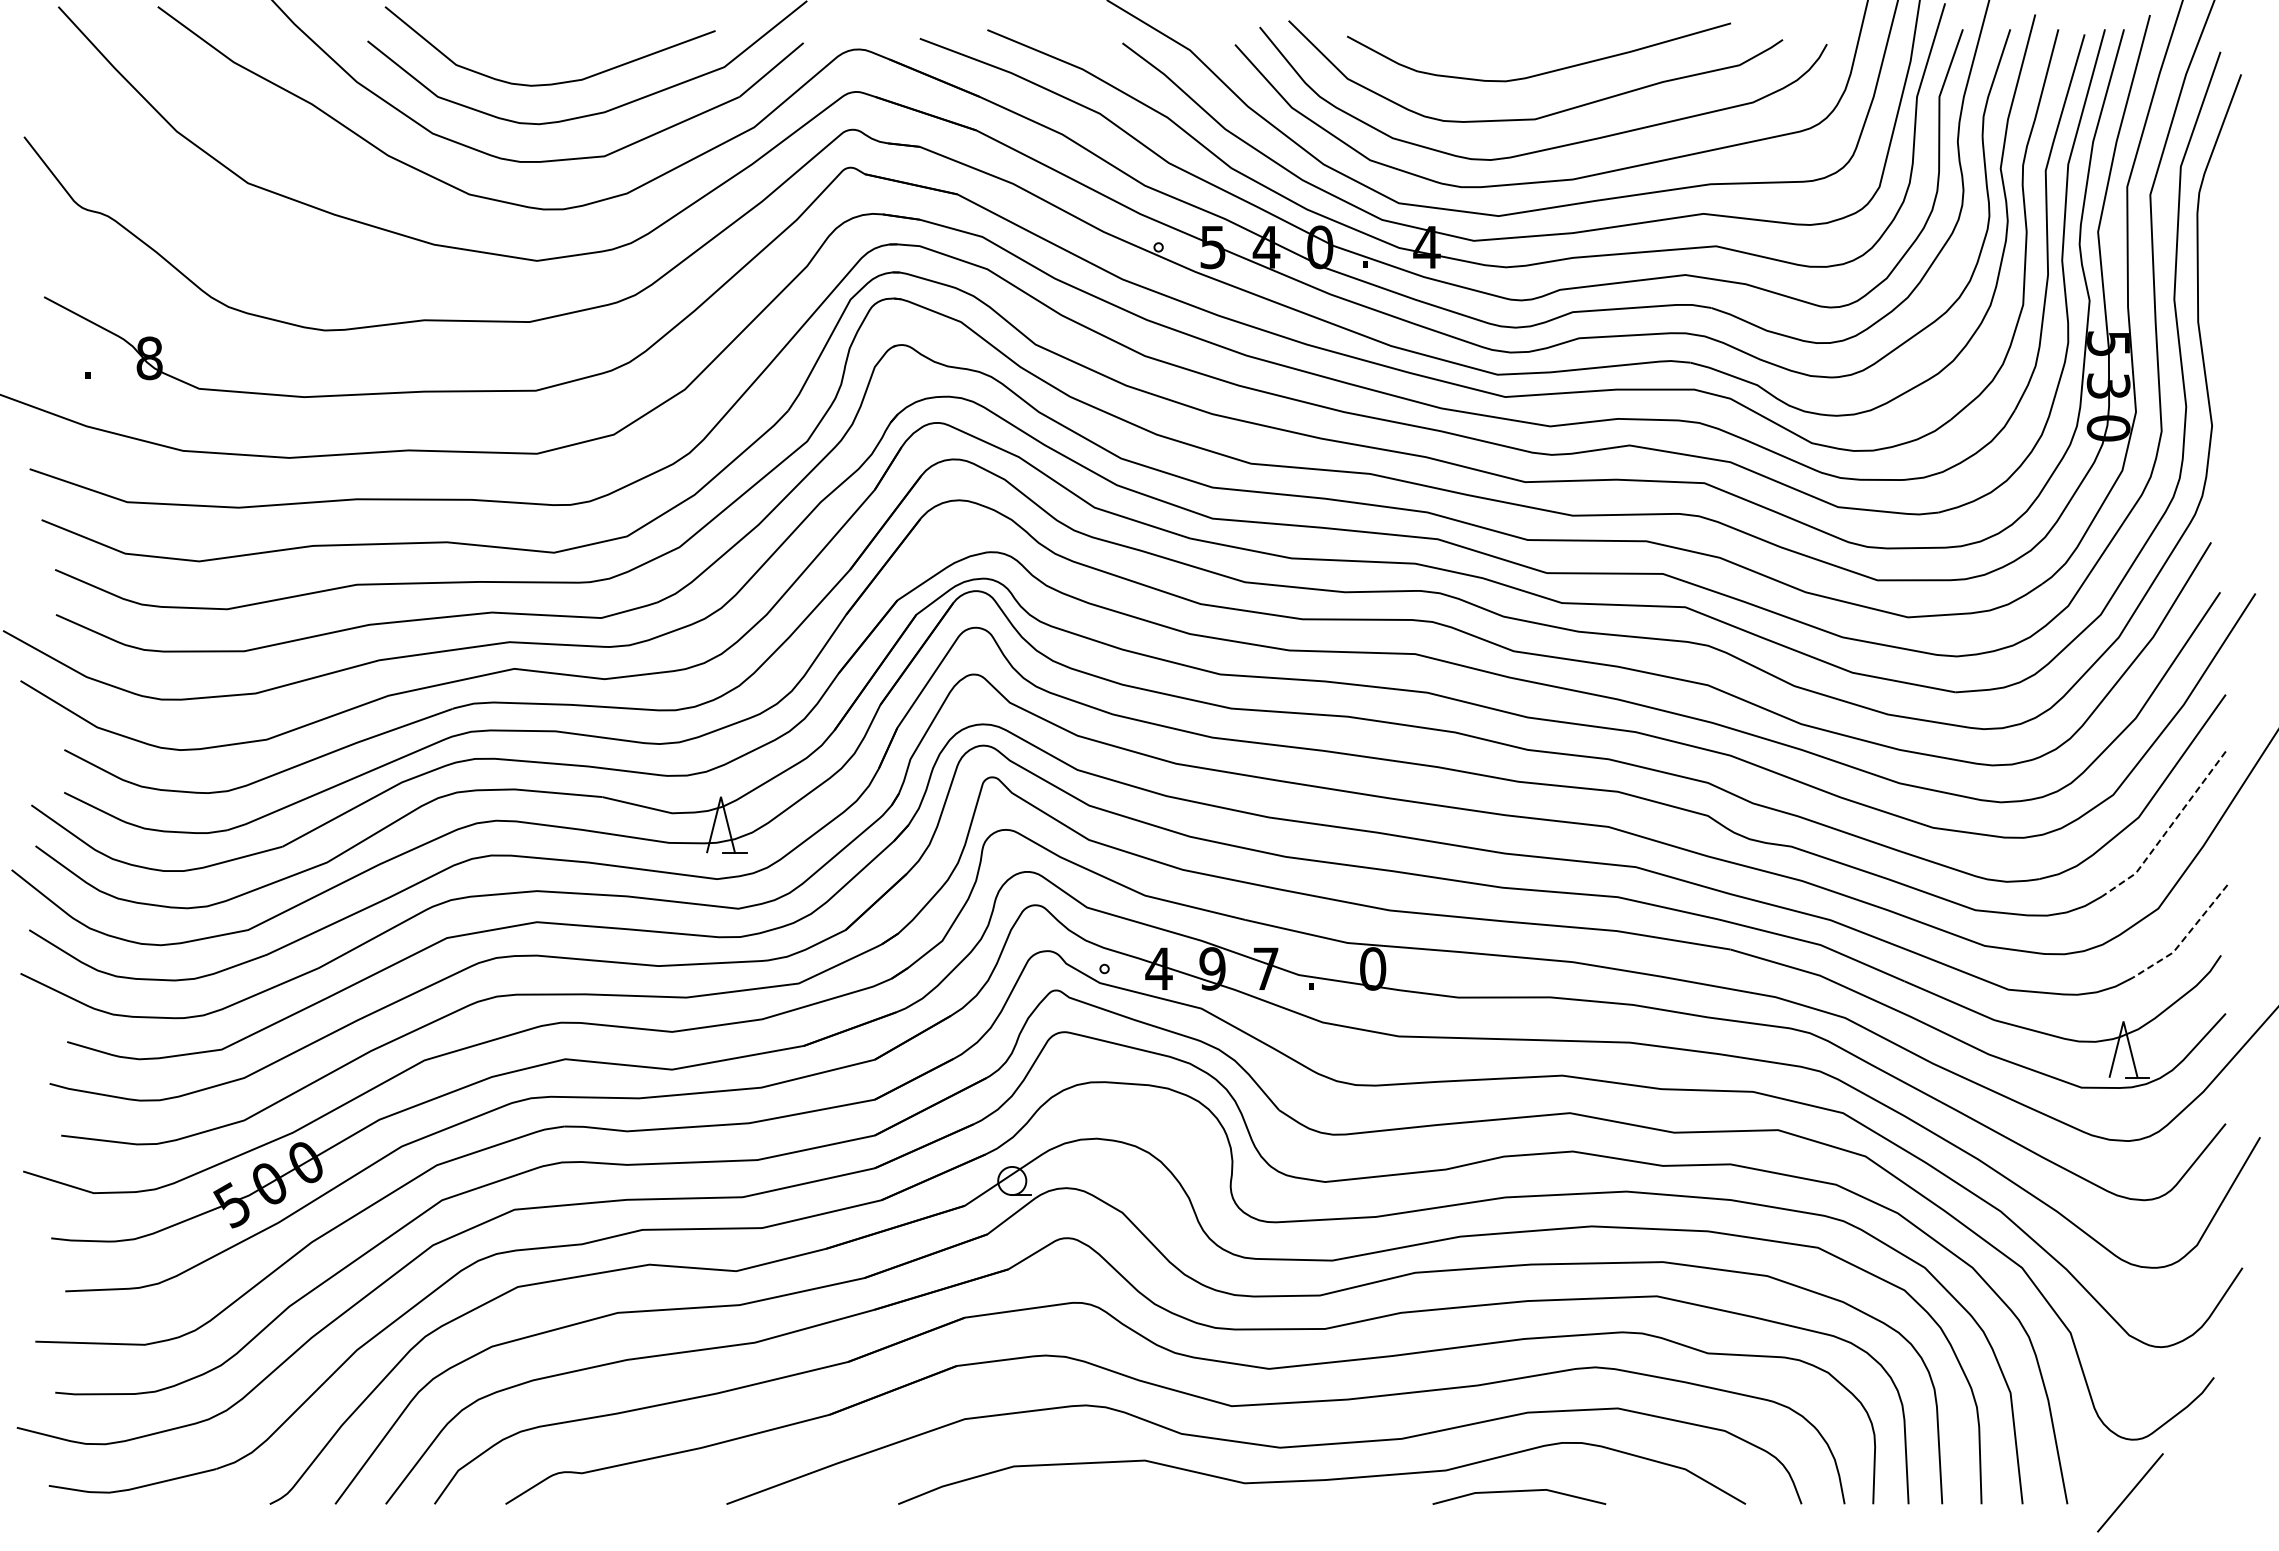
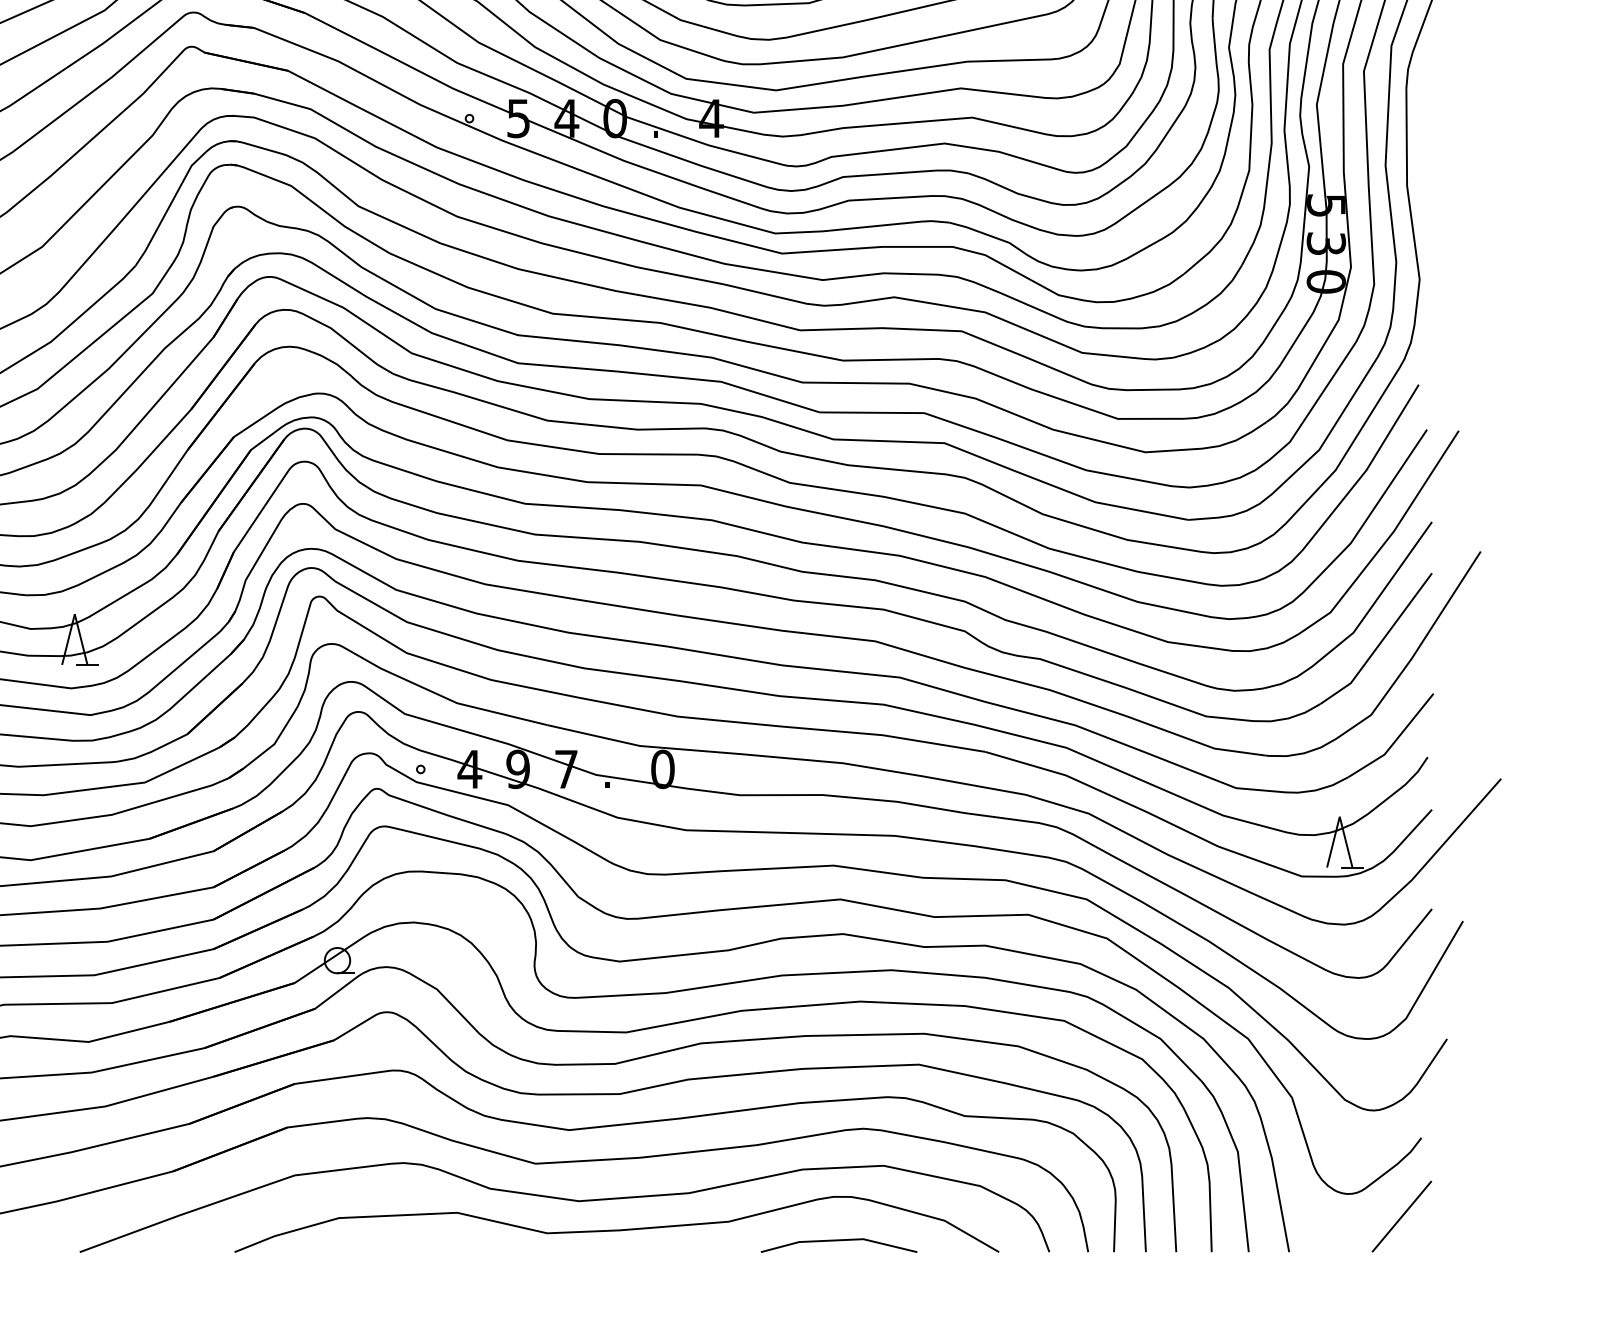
line: (2168, 829) -> (1380, 643), dashed -> solid
line: (2185, 937) -> (1395, 741), dashed -> solid
line: (1519, 1491) -> (839, 1240), moved
line: (2130, 1492) -> (1401, 1216), moved

